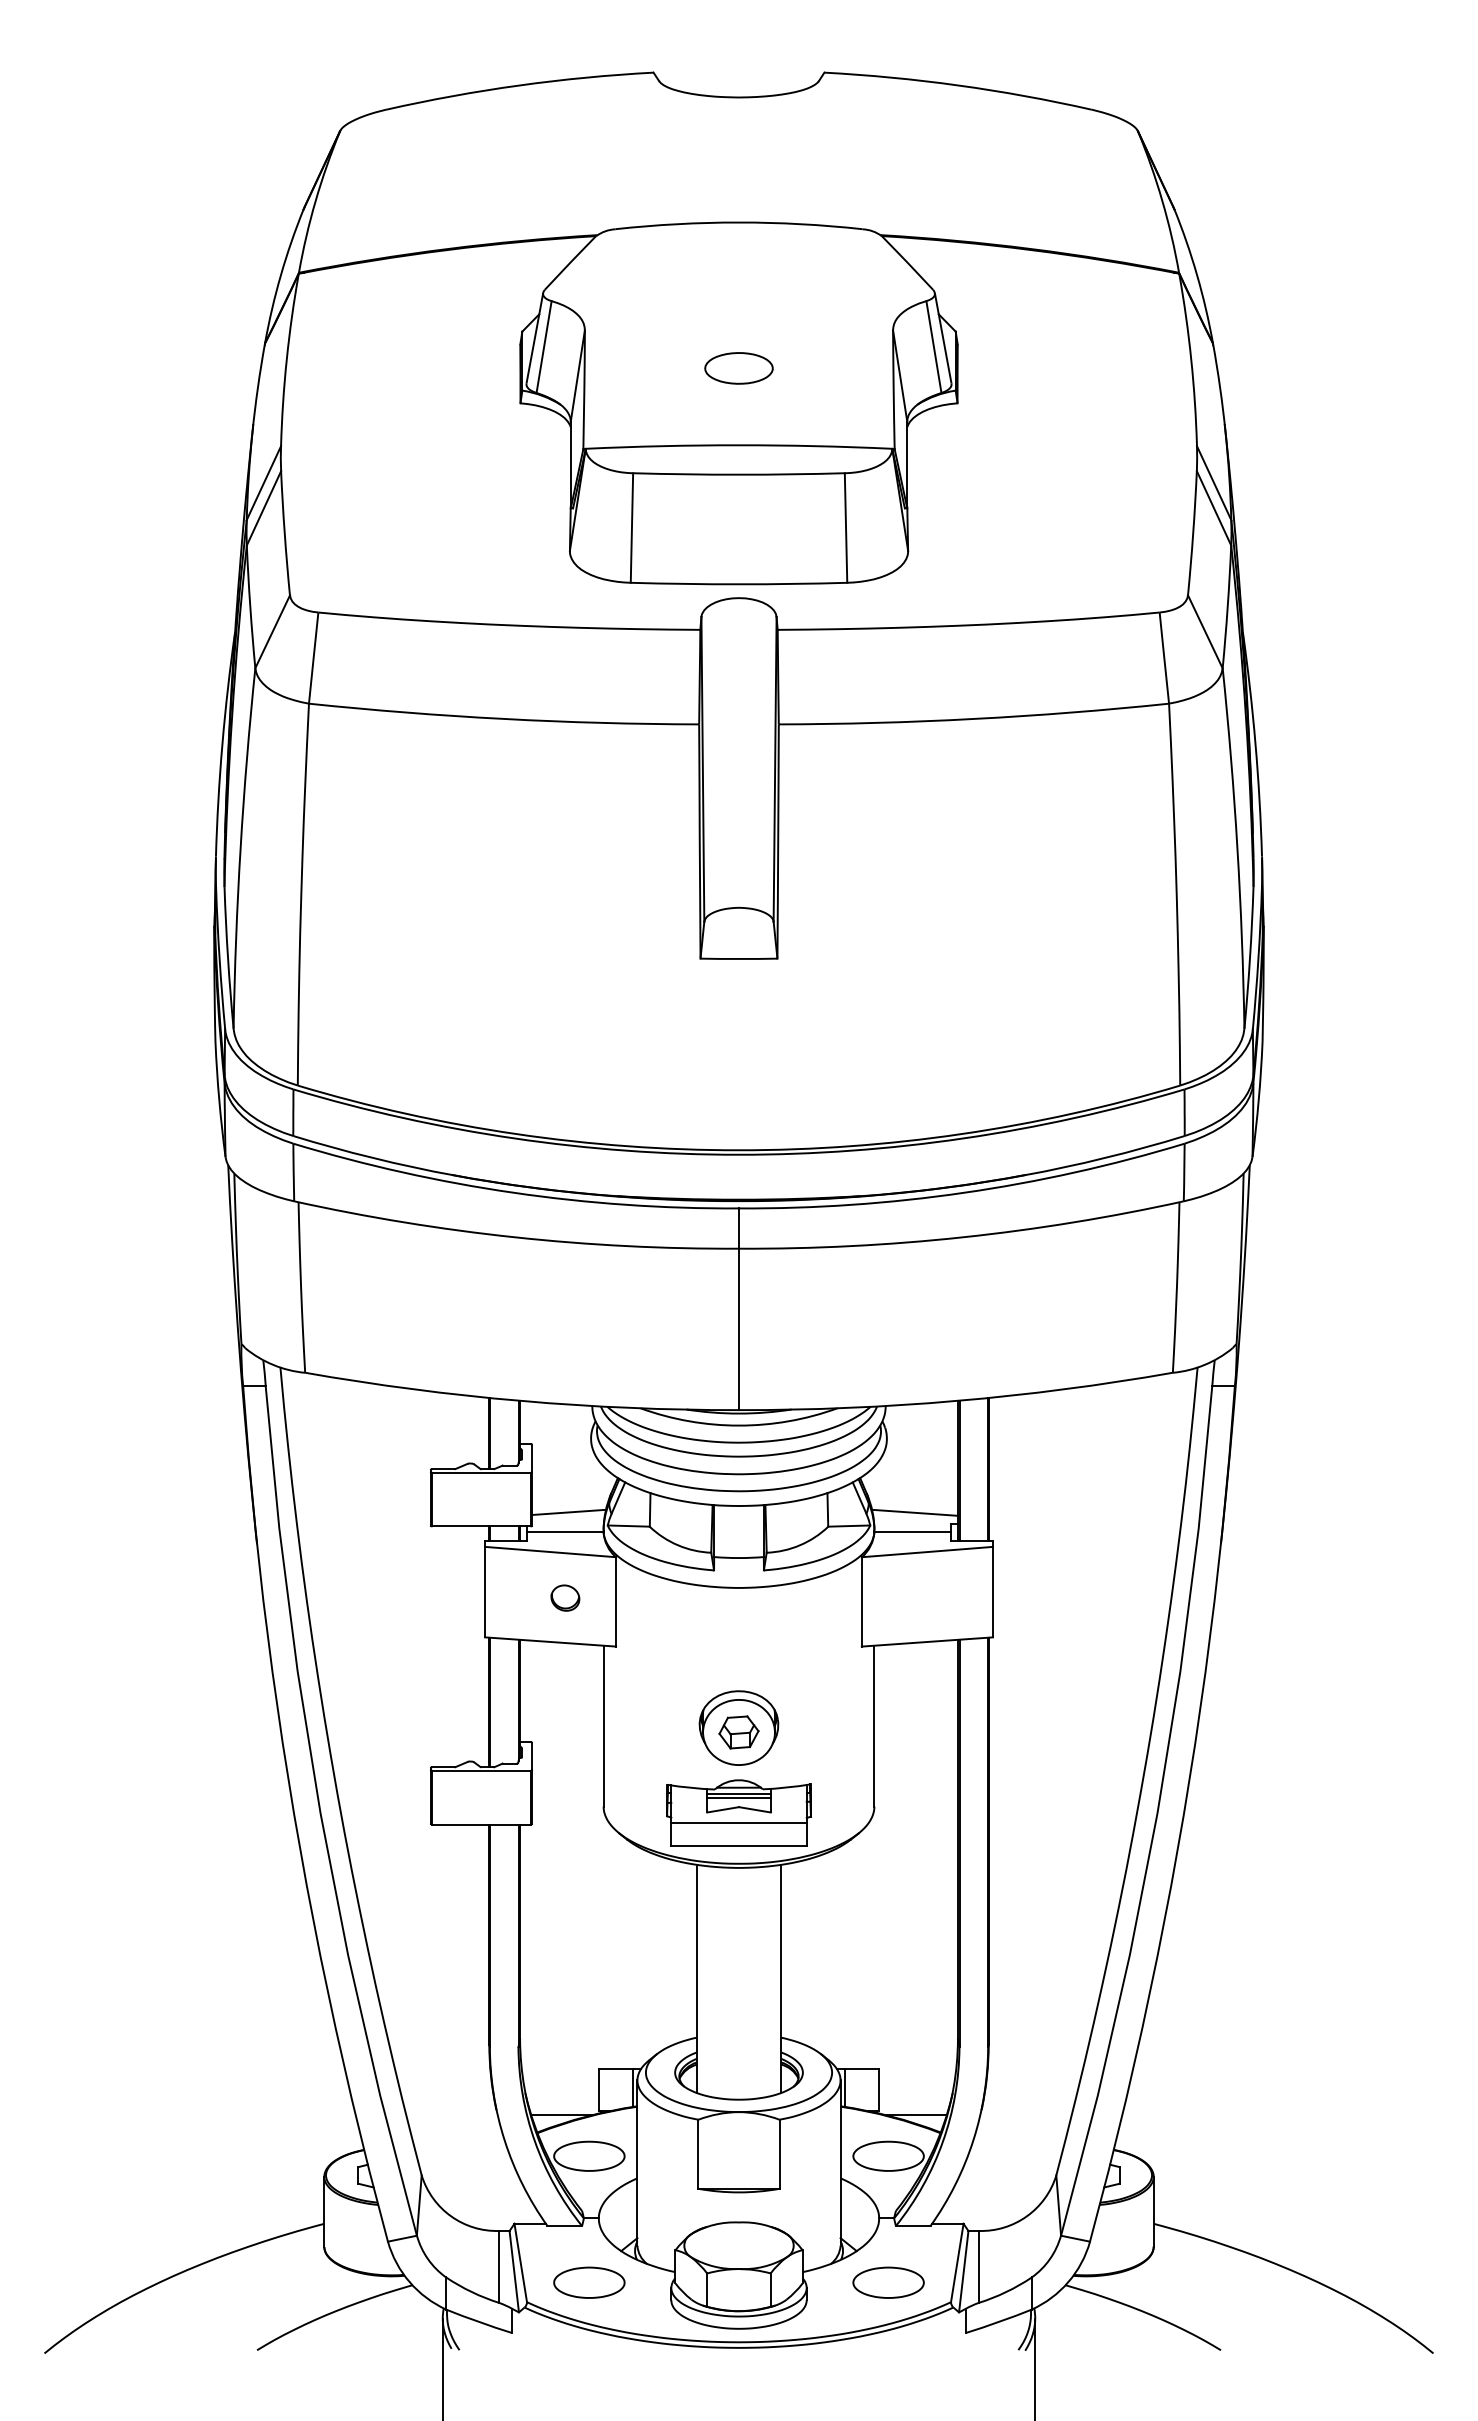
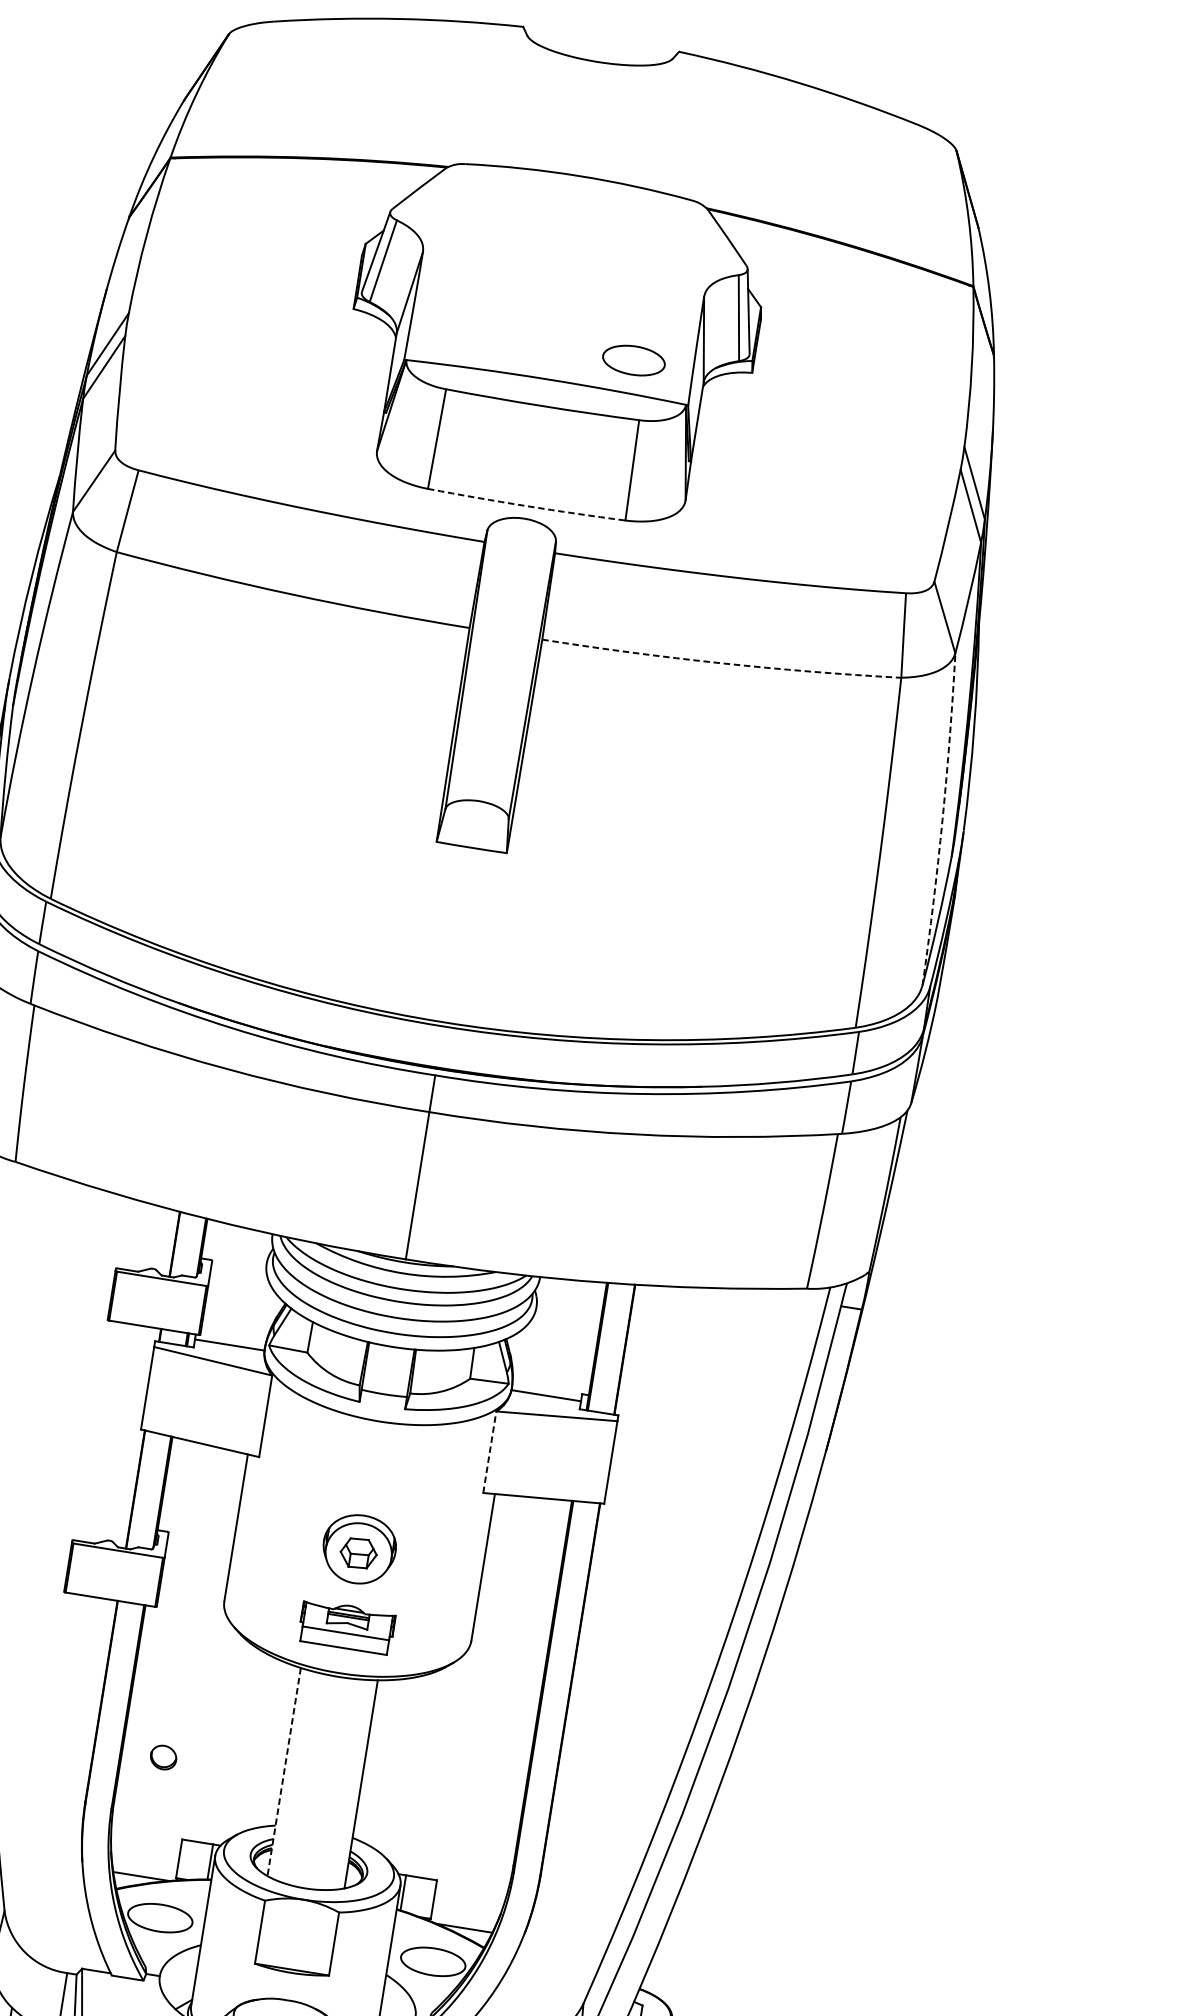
part: (738, 368) -> (633, 360), moved
arc: (739, 584) -> (526, 506), solid -> dashed
arc: (974, 718) -> (721, 662), solid -> dashed
arc: (1237, 848) -> (942, 819), solid -> dashed
line: (568, 1511) -> (235, 1326), removed
line: (914, 1512) -> (550, 1378), removed
part: (565, 1597) -> (163, 1757), moved
line: (861, 1601) -> (489, 1451), solid -> dashed
part: (738, 1812) -> (346, 1626), size x0.7
line: (696, 1979) -> (283, 1772), solid -> dashed

